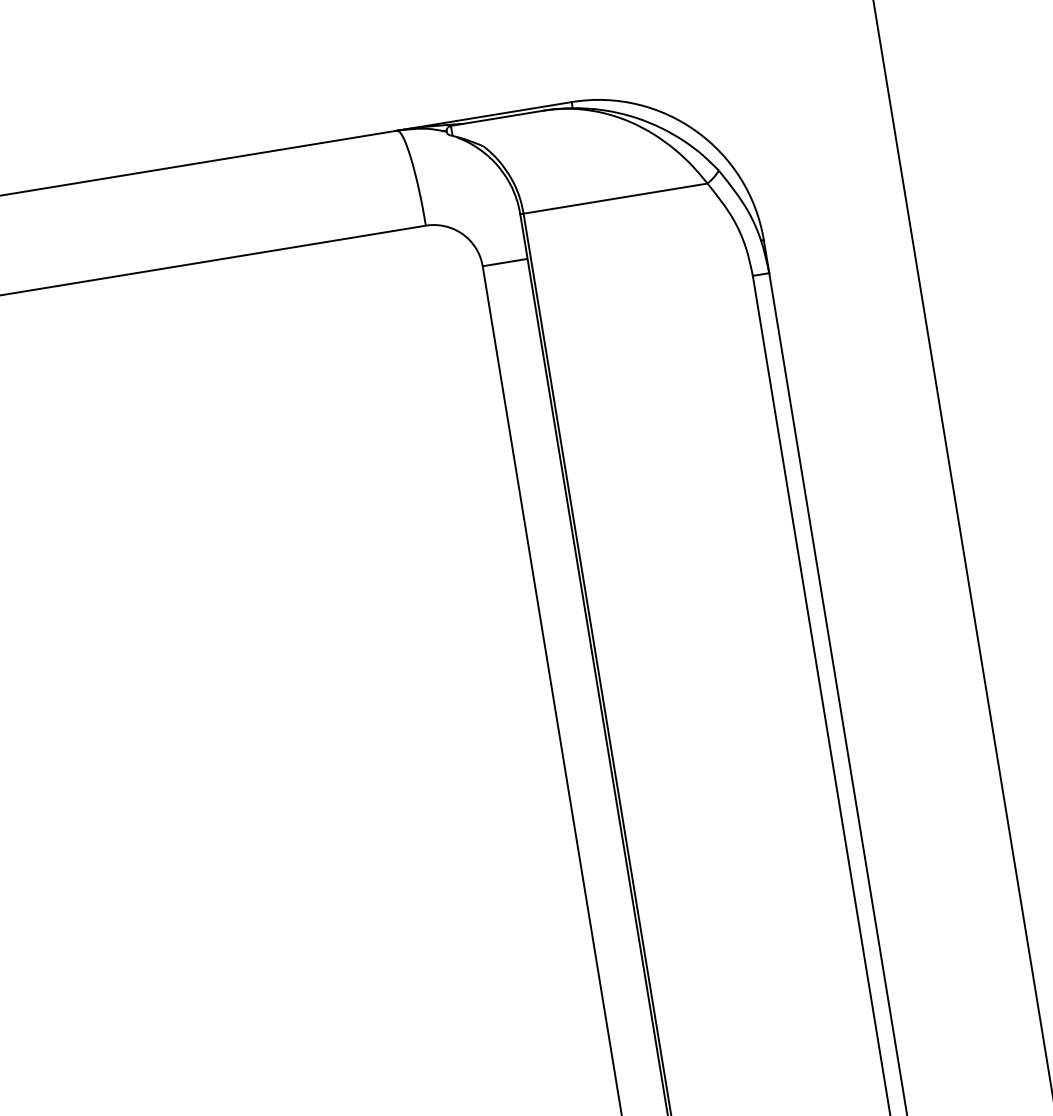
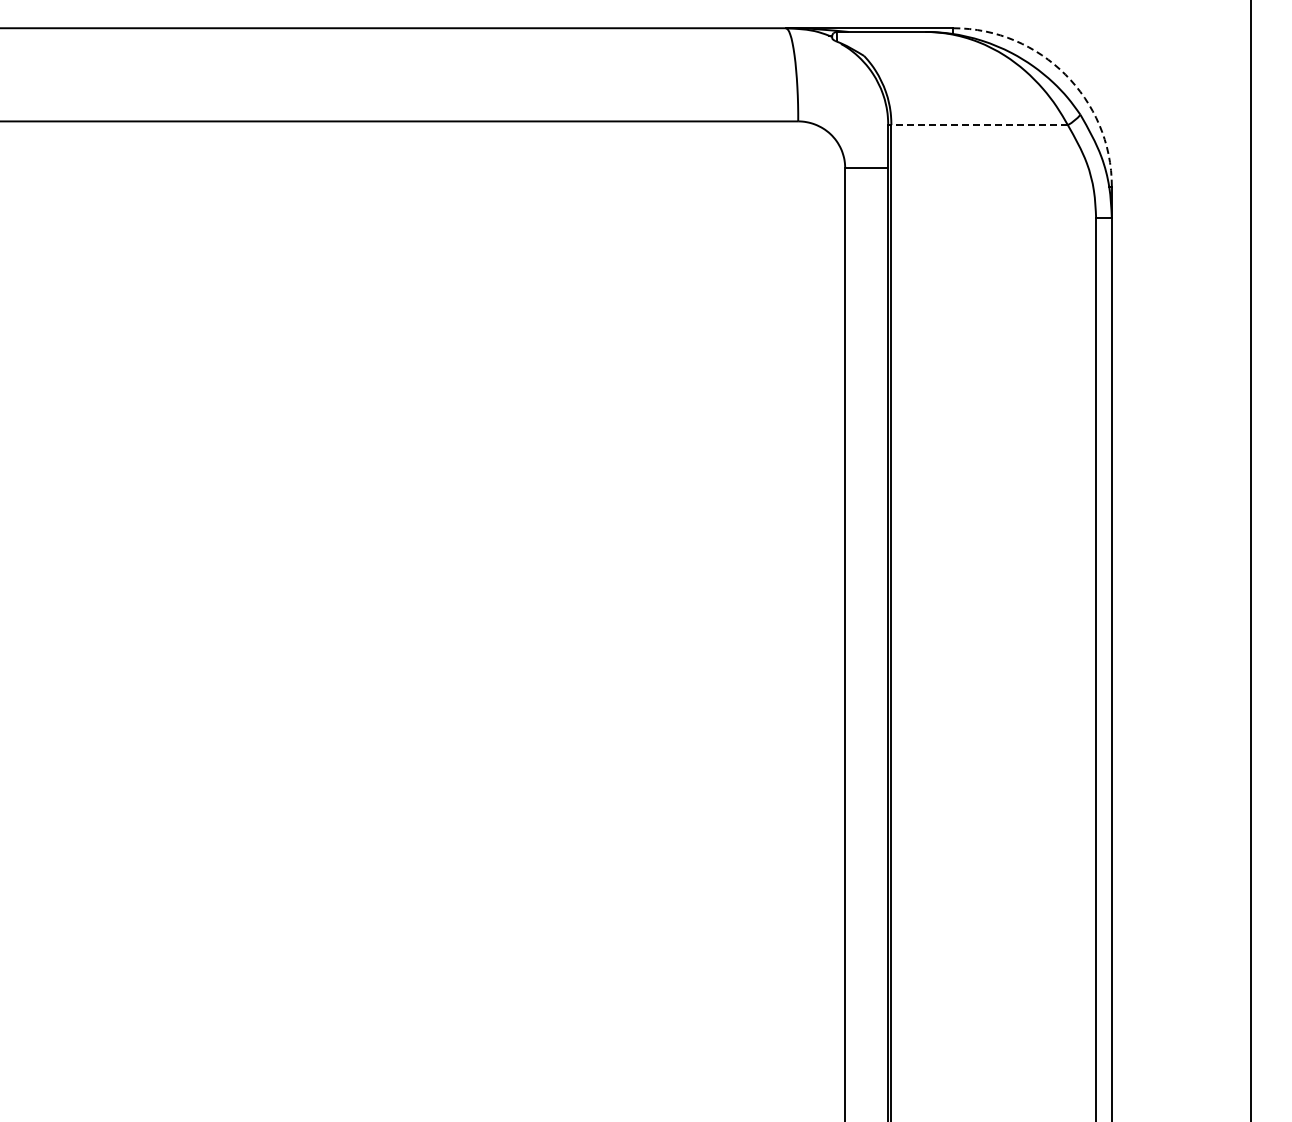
arc: (696, 131) -> (1065, 74), solid -> dashed
line: (615, 199) -> (979, 125), solid -> dashed

